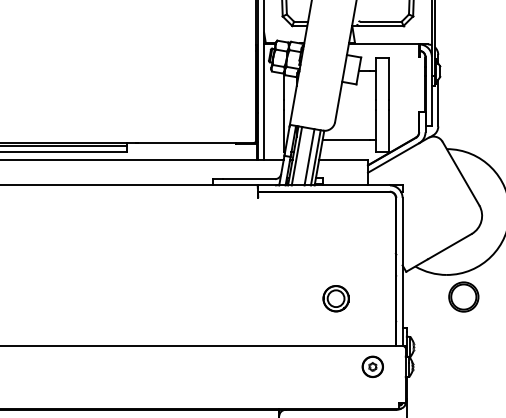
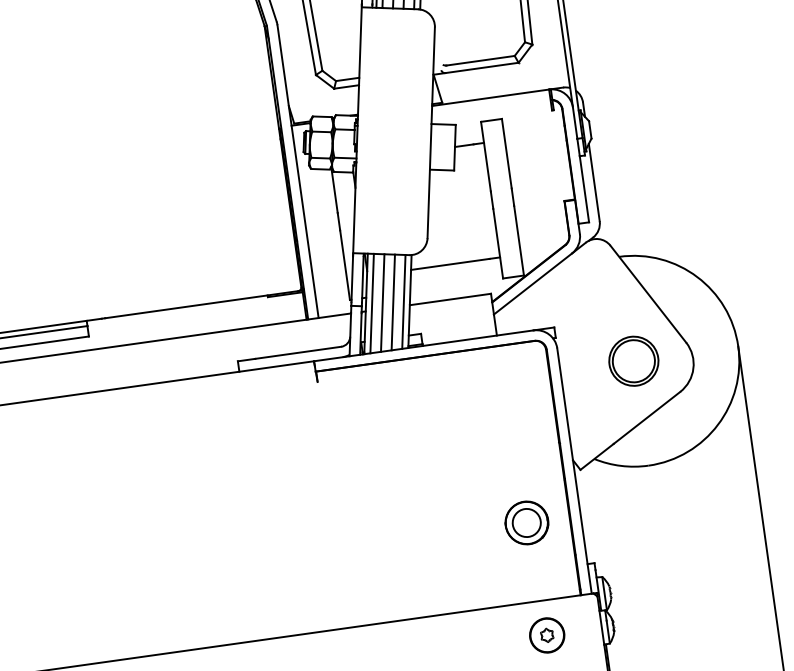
line: (303, 156) -> (383, 302), added
part: (463, 296) -> (633, 360), moved
part: (335, 298) -> (525, 522), moved

